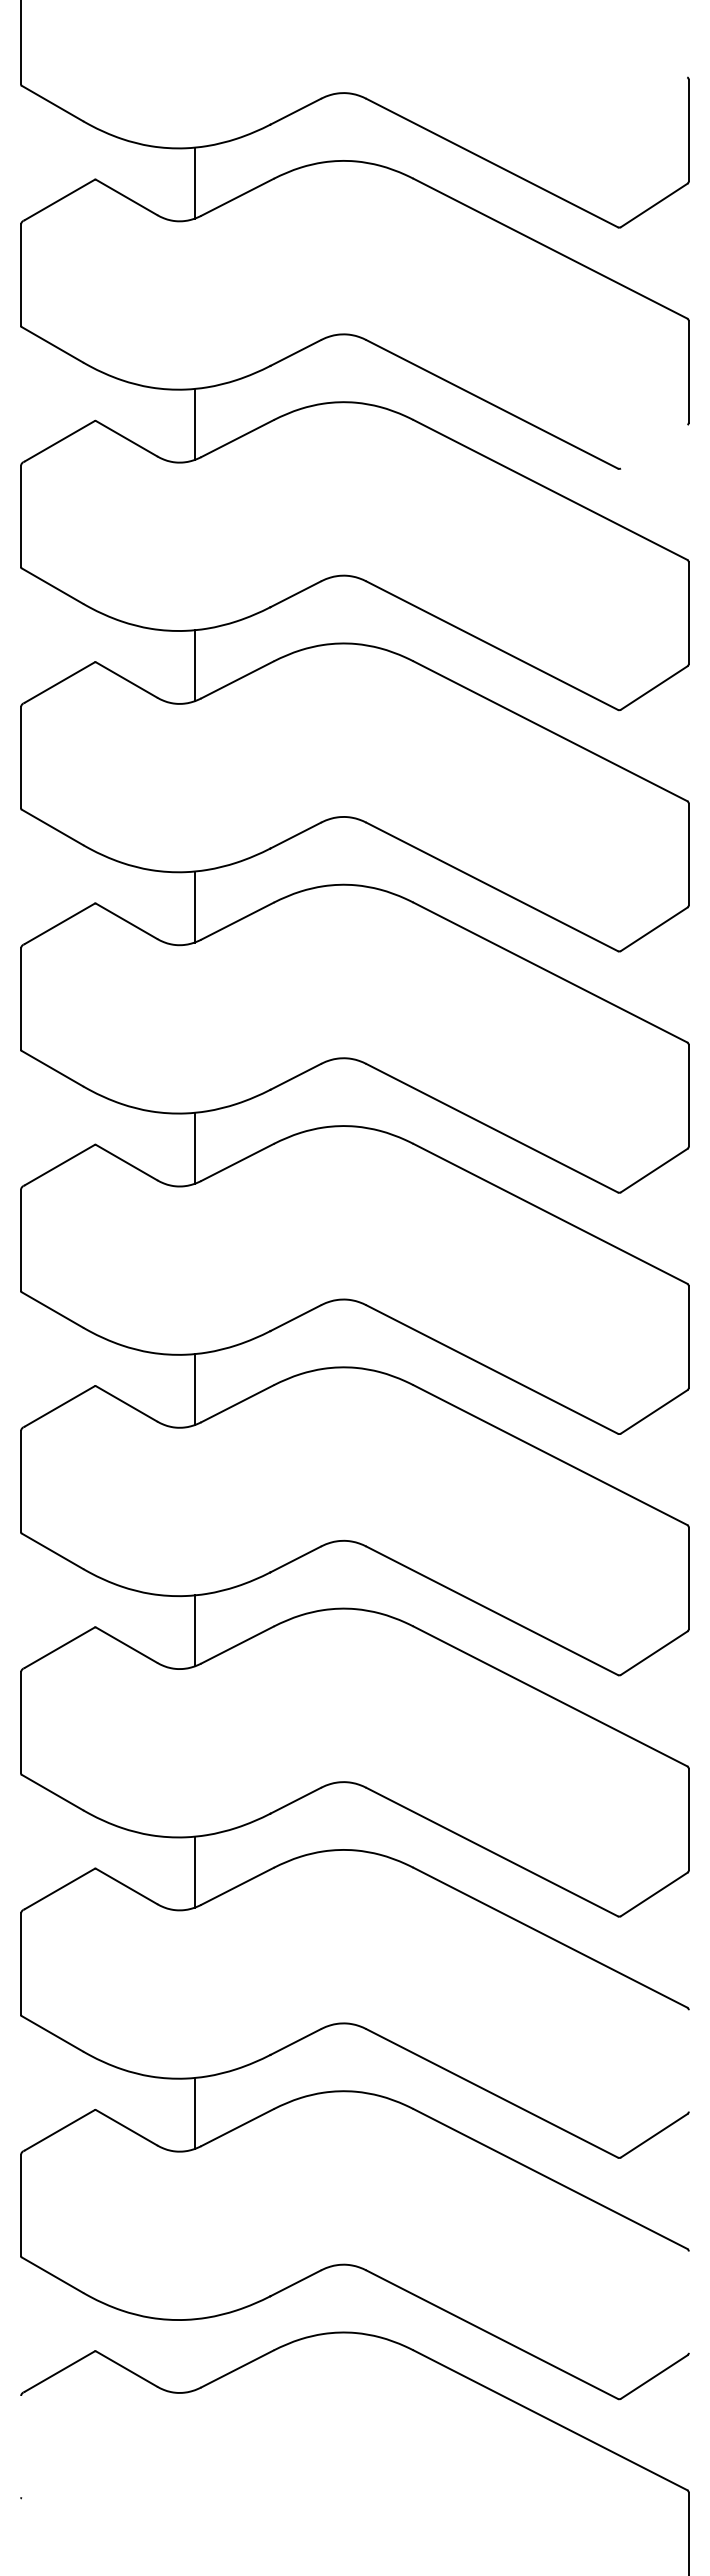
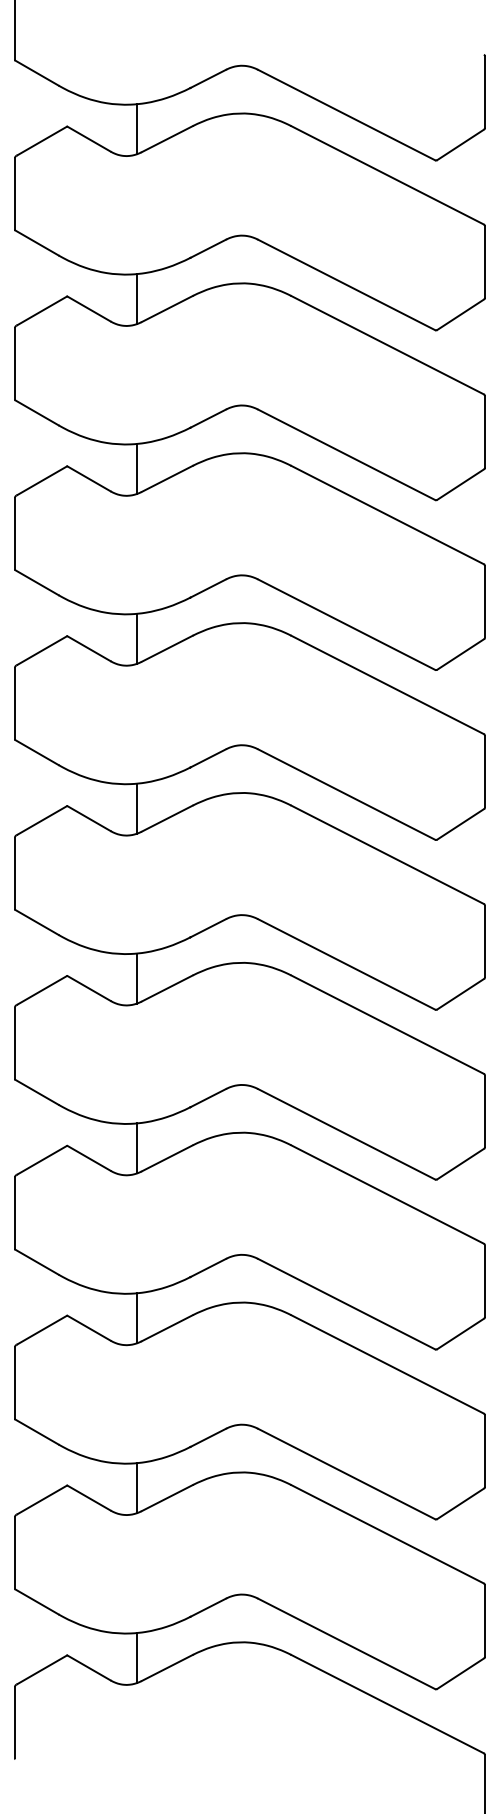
line: (653, 446) -> (460, 314), added
line: (688, 2060) -> (484, 1450), added
line: (688, 2301) -> (484, 1620), added
line: (194, 2354) -> (137, 1657), added
line: (21, 2446) -> (15, 1722), added

